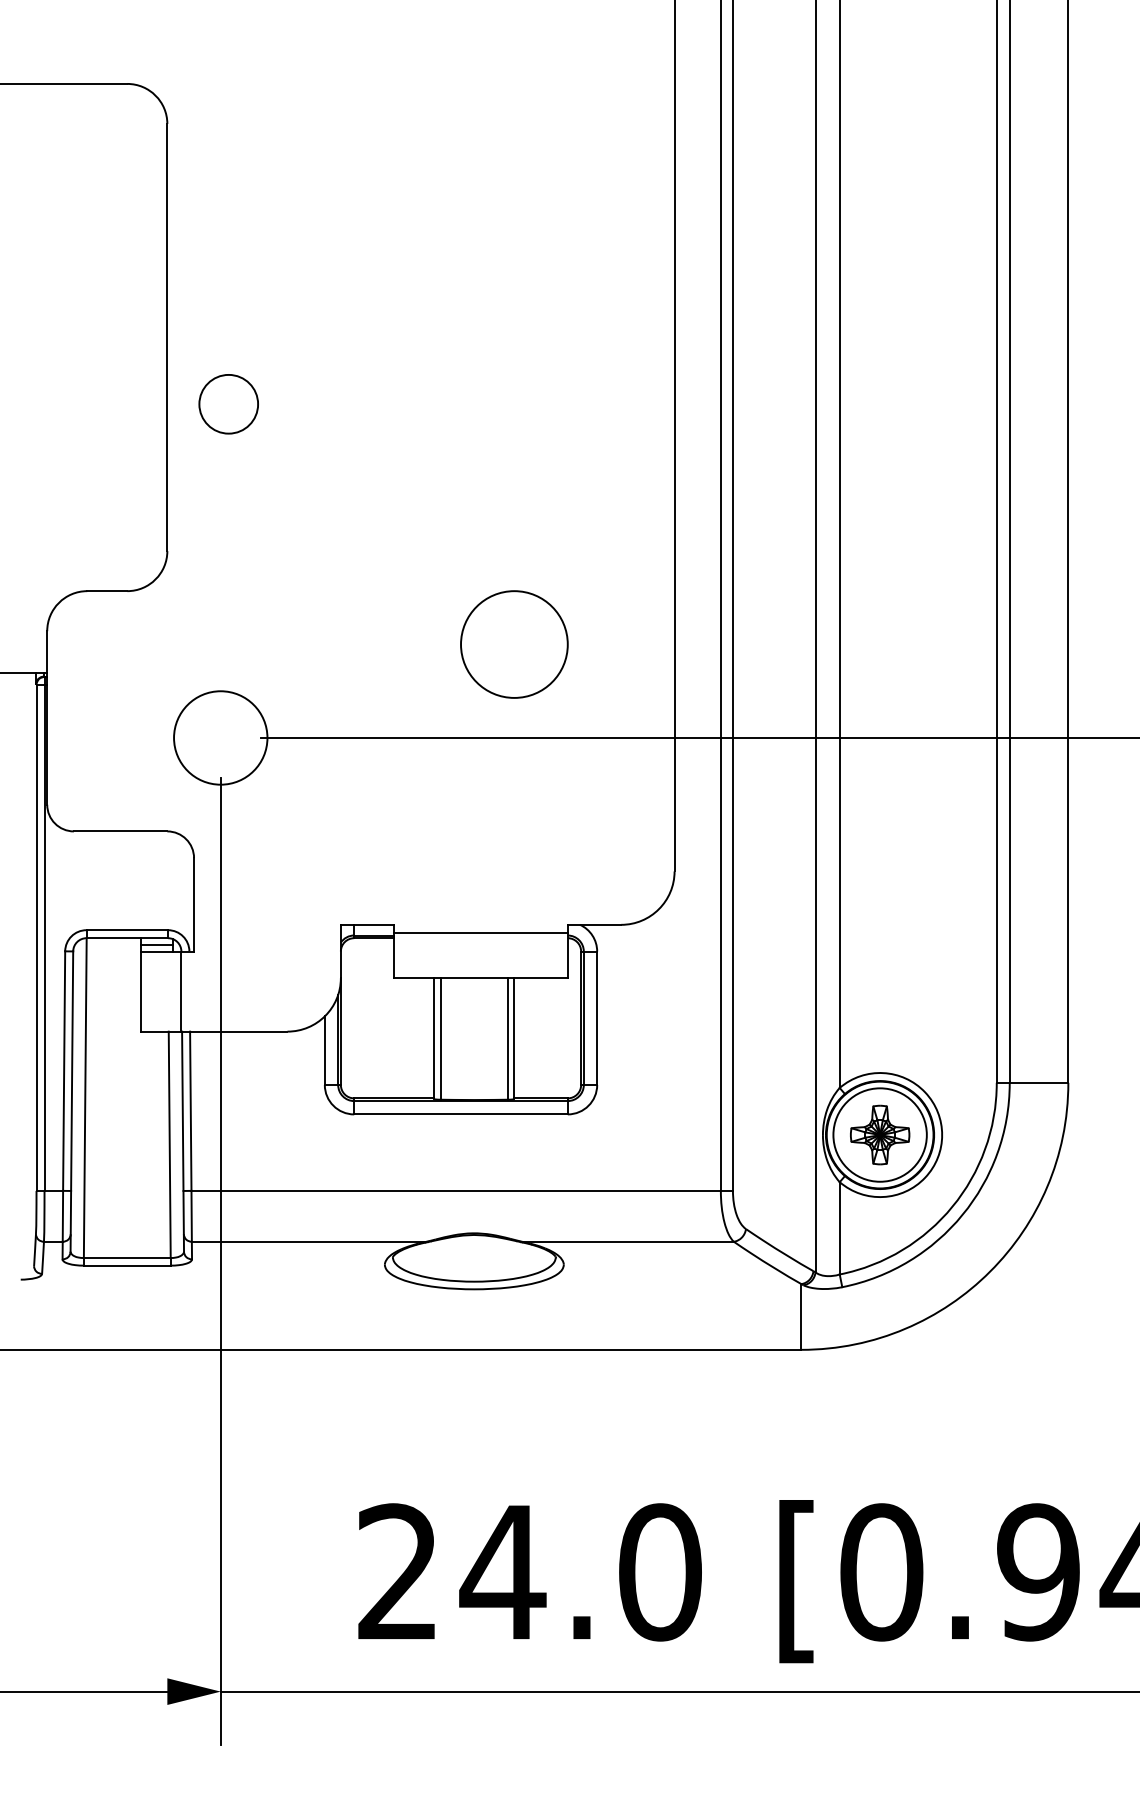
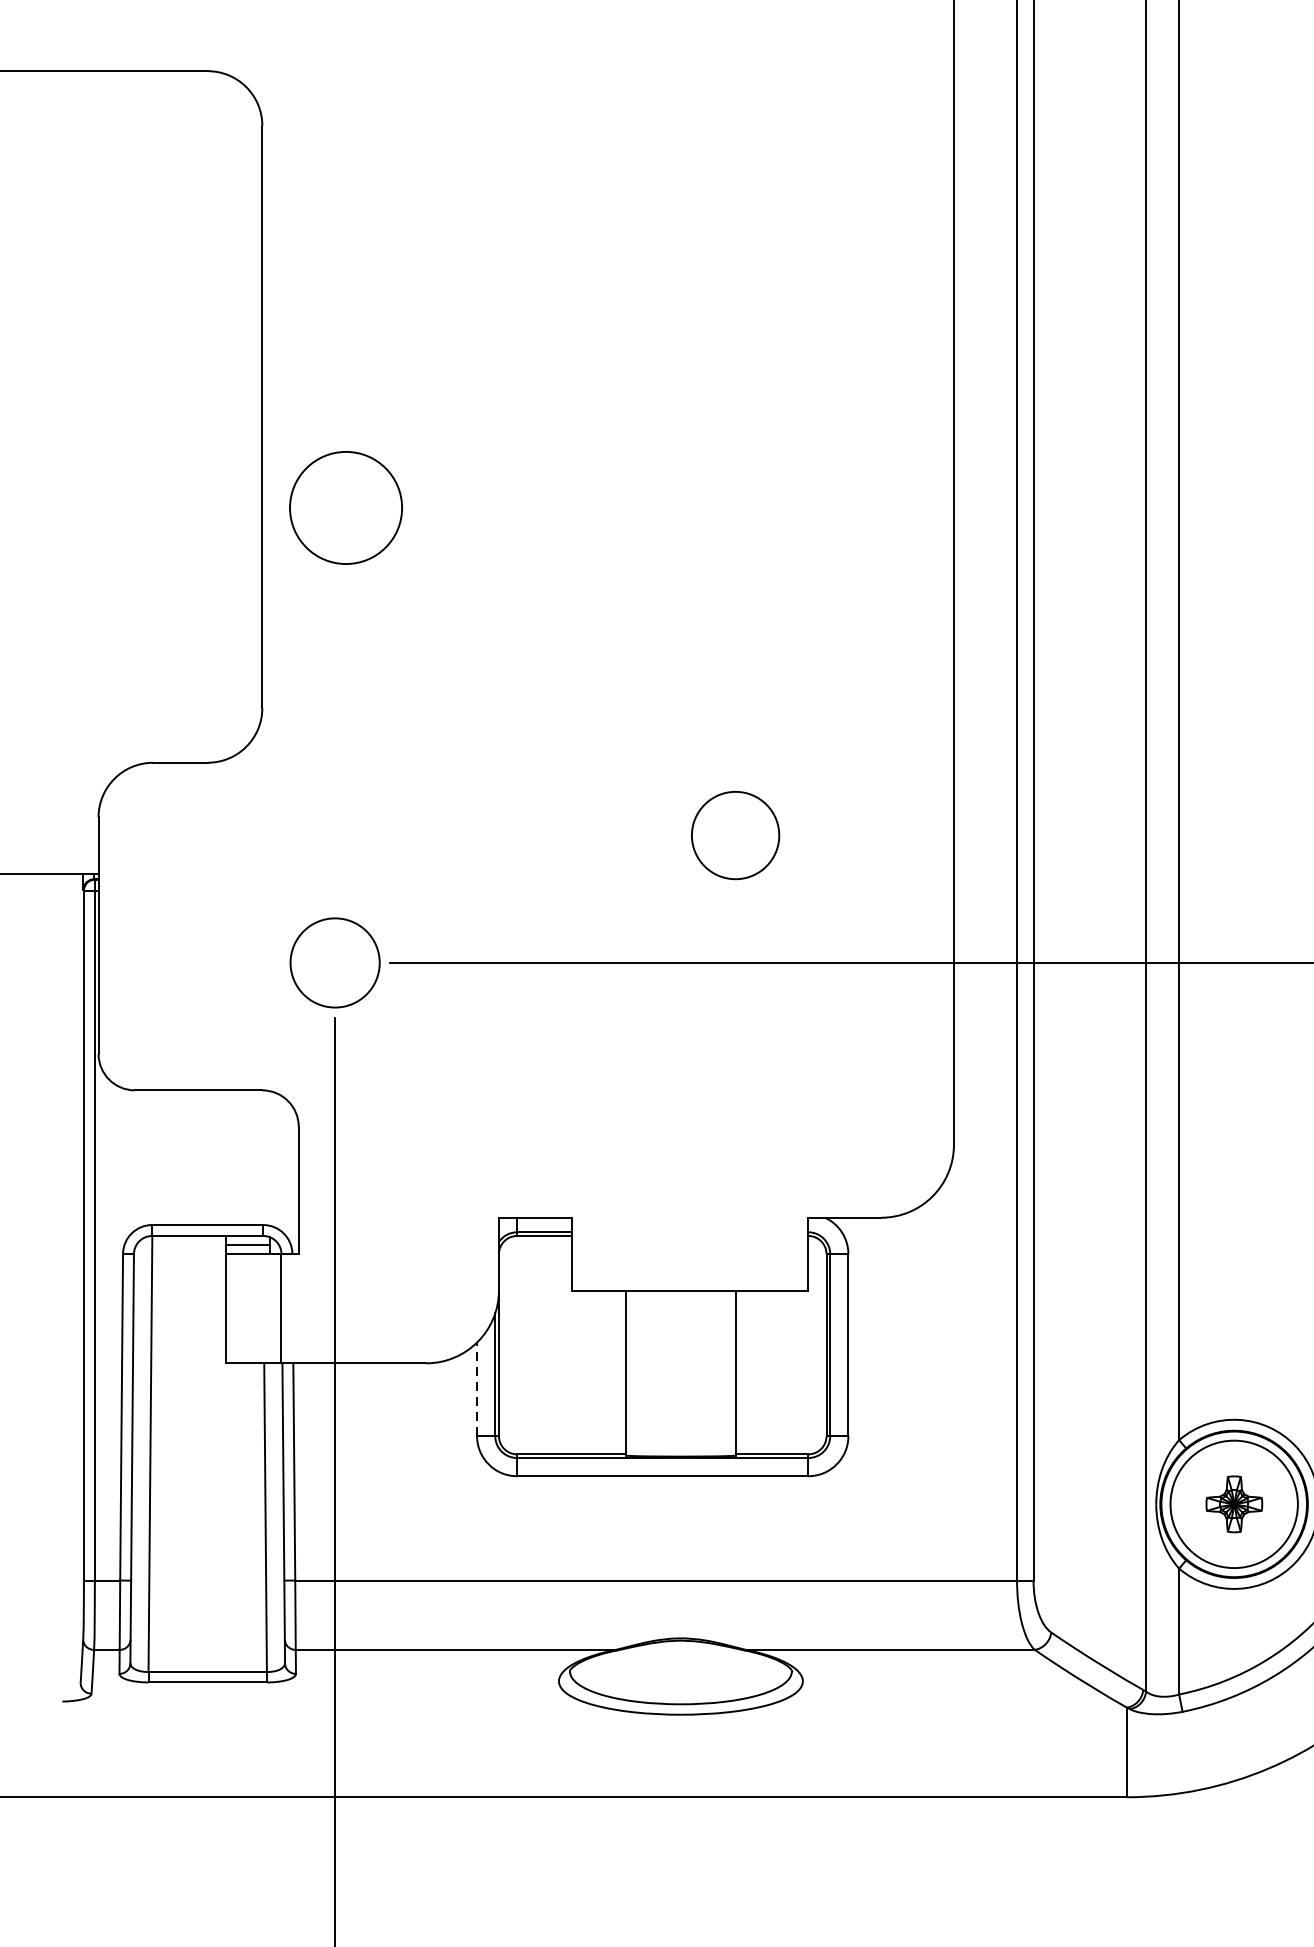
circle: (228, 403) -> (345, 506), size x1.4
circle: (514, 644) -> (735, 835), size x0.6
circle: (220, 737) -> (334, 962), size x0.7
line: (480, 932) -> (689, 1228), removed
line: (440, 1038) -> (634, 1372), removed
line: (507, 1038) -> (726, 1372), removed
line: (324, 1050) -> (476, 1389), solid -> dashed
part: (880, 1134) -> (1234, 1503), size x0.7

